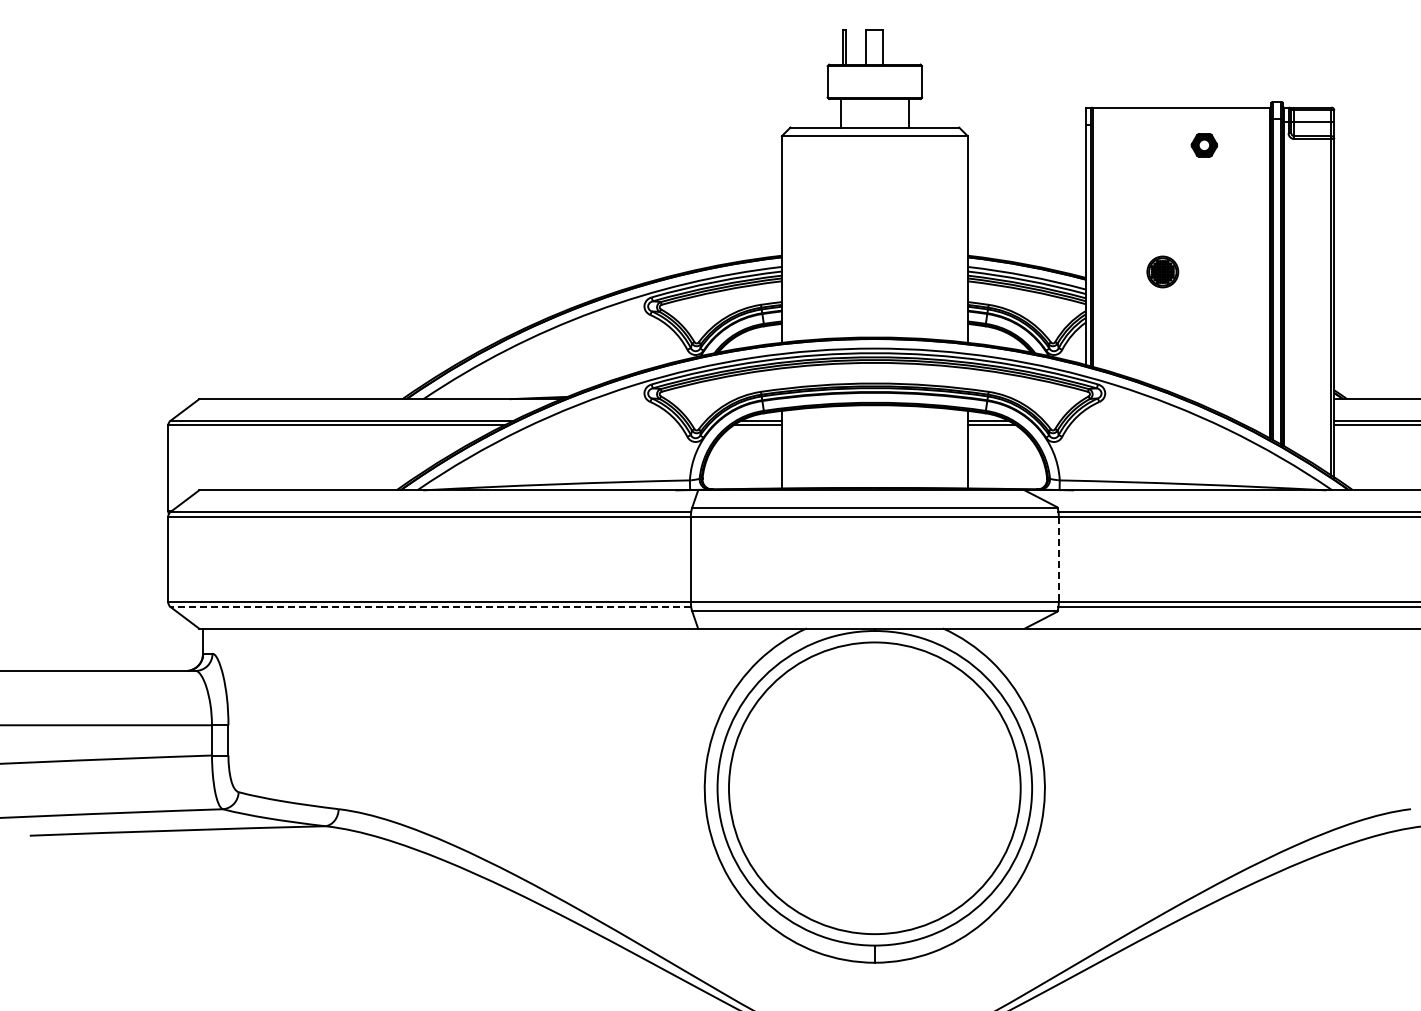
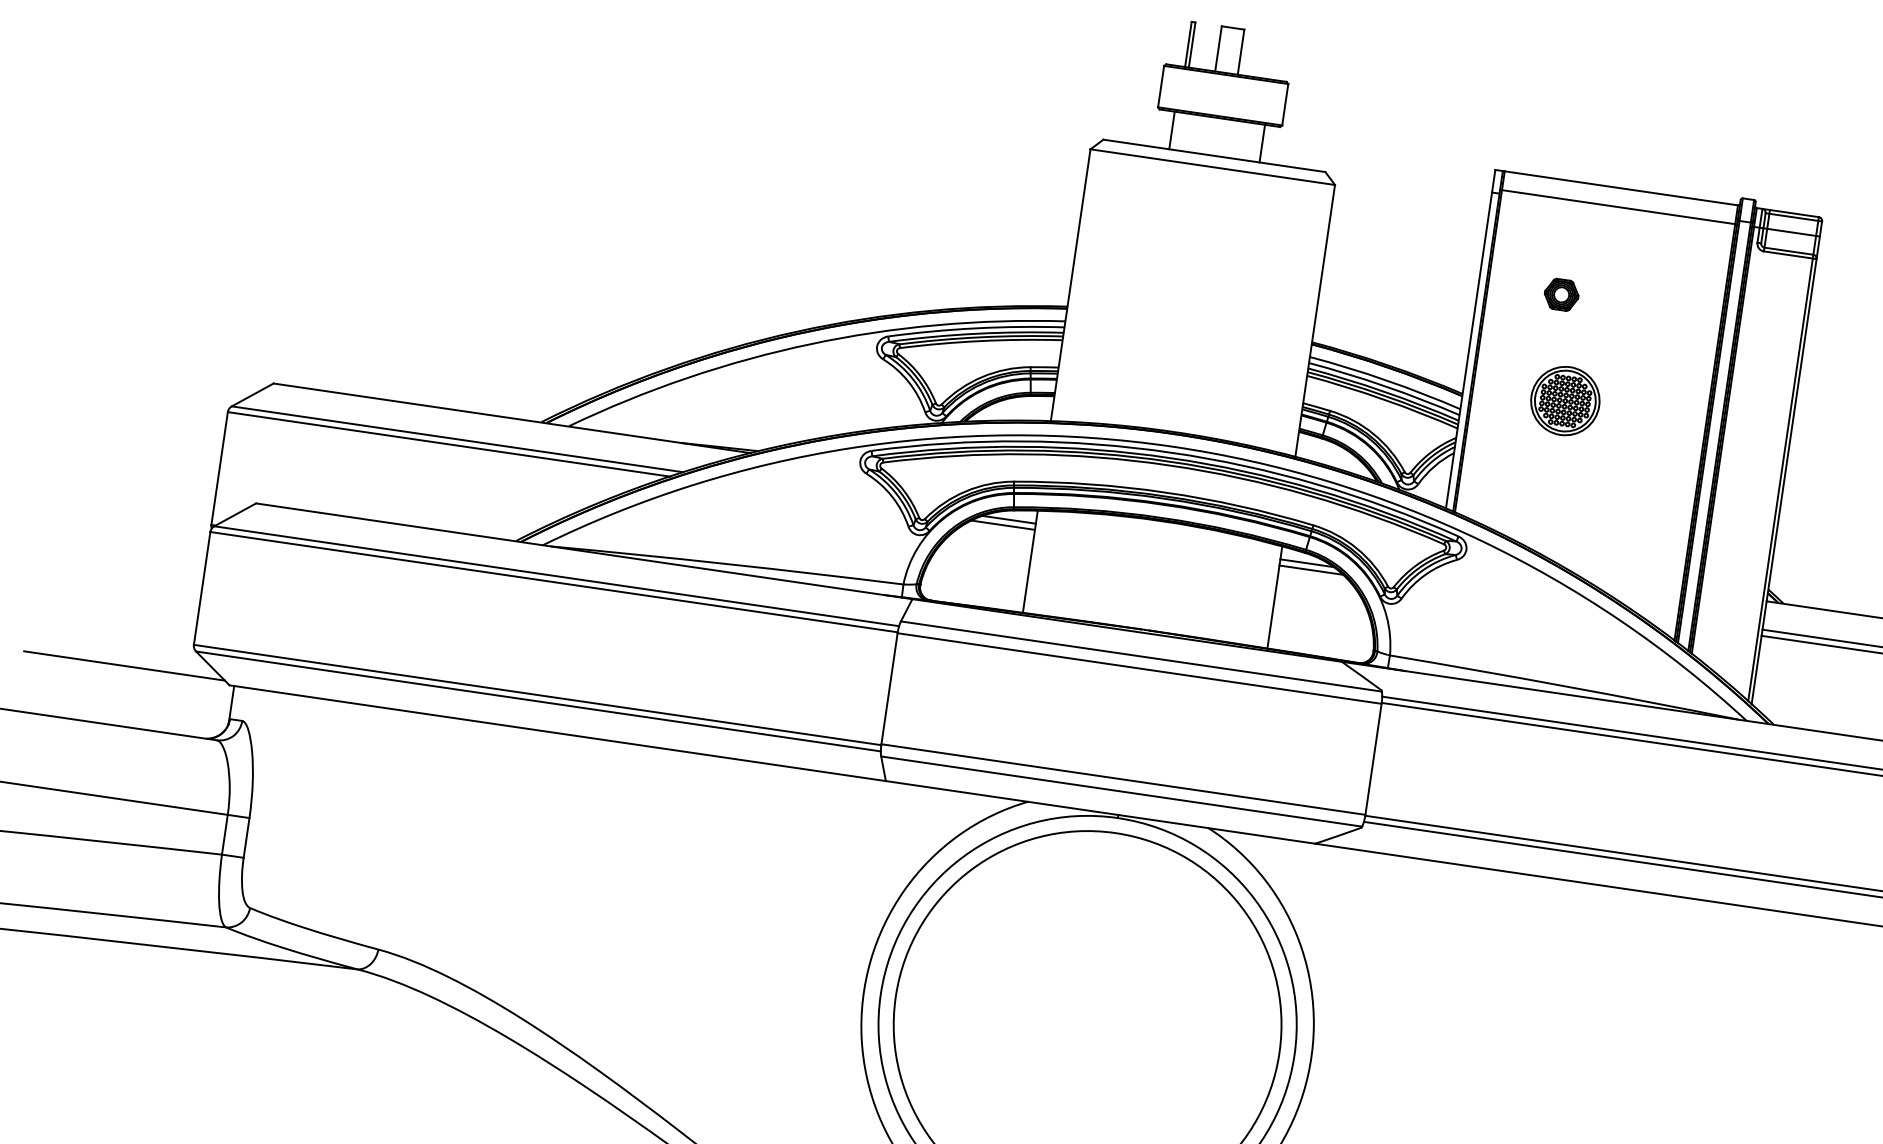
line: (1181, 121) -> (1618, 206), added
part: (1203, 145) -> (1560, 294), moved
part: (1162, 271) -> (1565, 400), size x1.67
line: (1058, 560) -> (1372, 760), dashed -> solid
line: (430, 607) -> (537, 701), dashed -> solid
line: (118, 625) -> (123, 665), added

